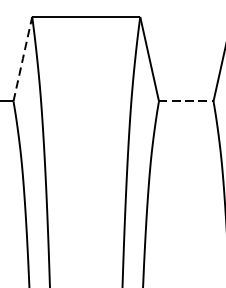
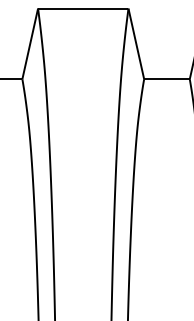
line: (23, 59) -> (30, 44), dashed -> solid
line: (186, 101) -> (167, 79), dashed -> solid

